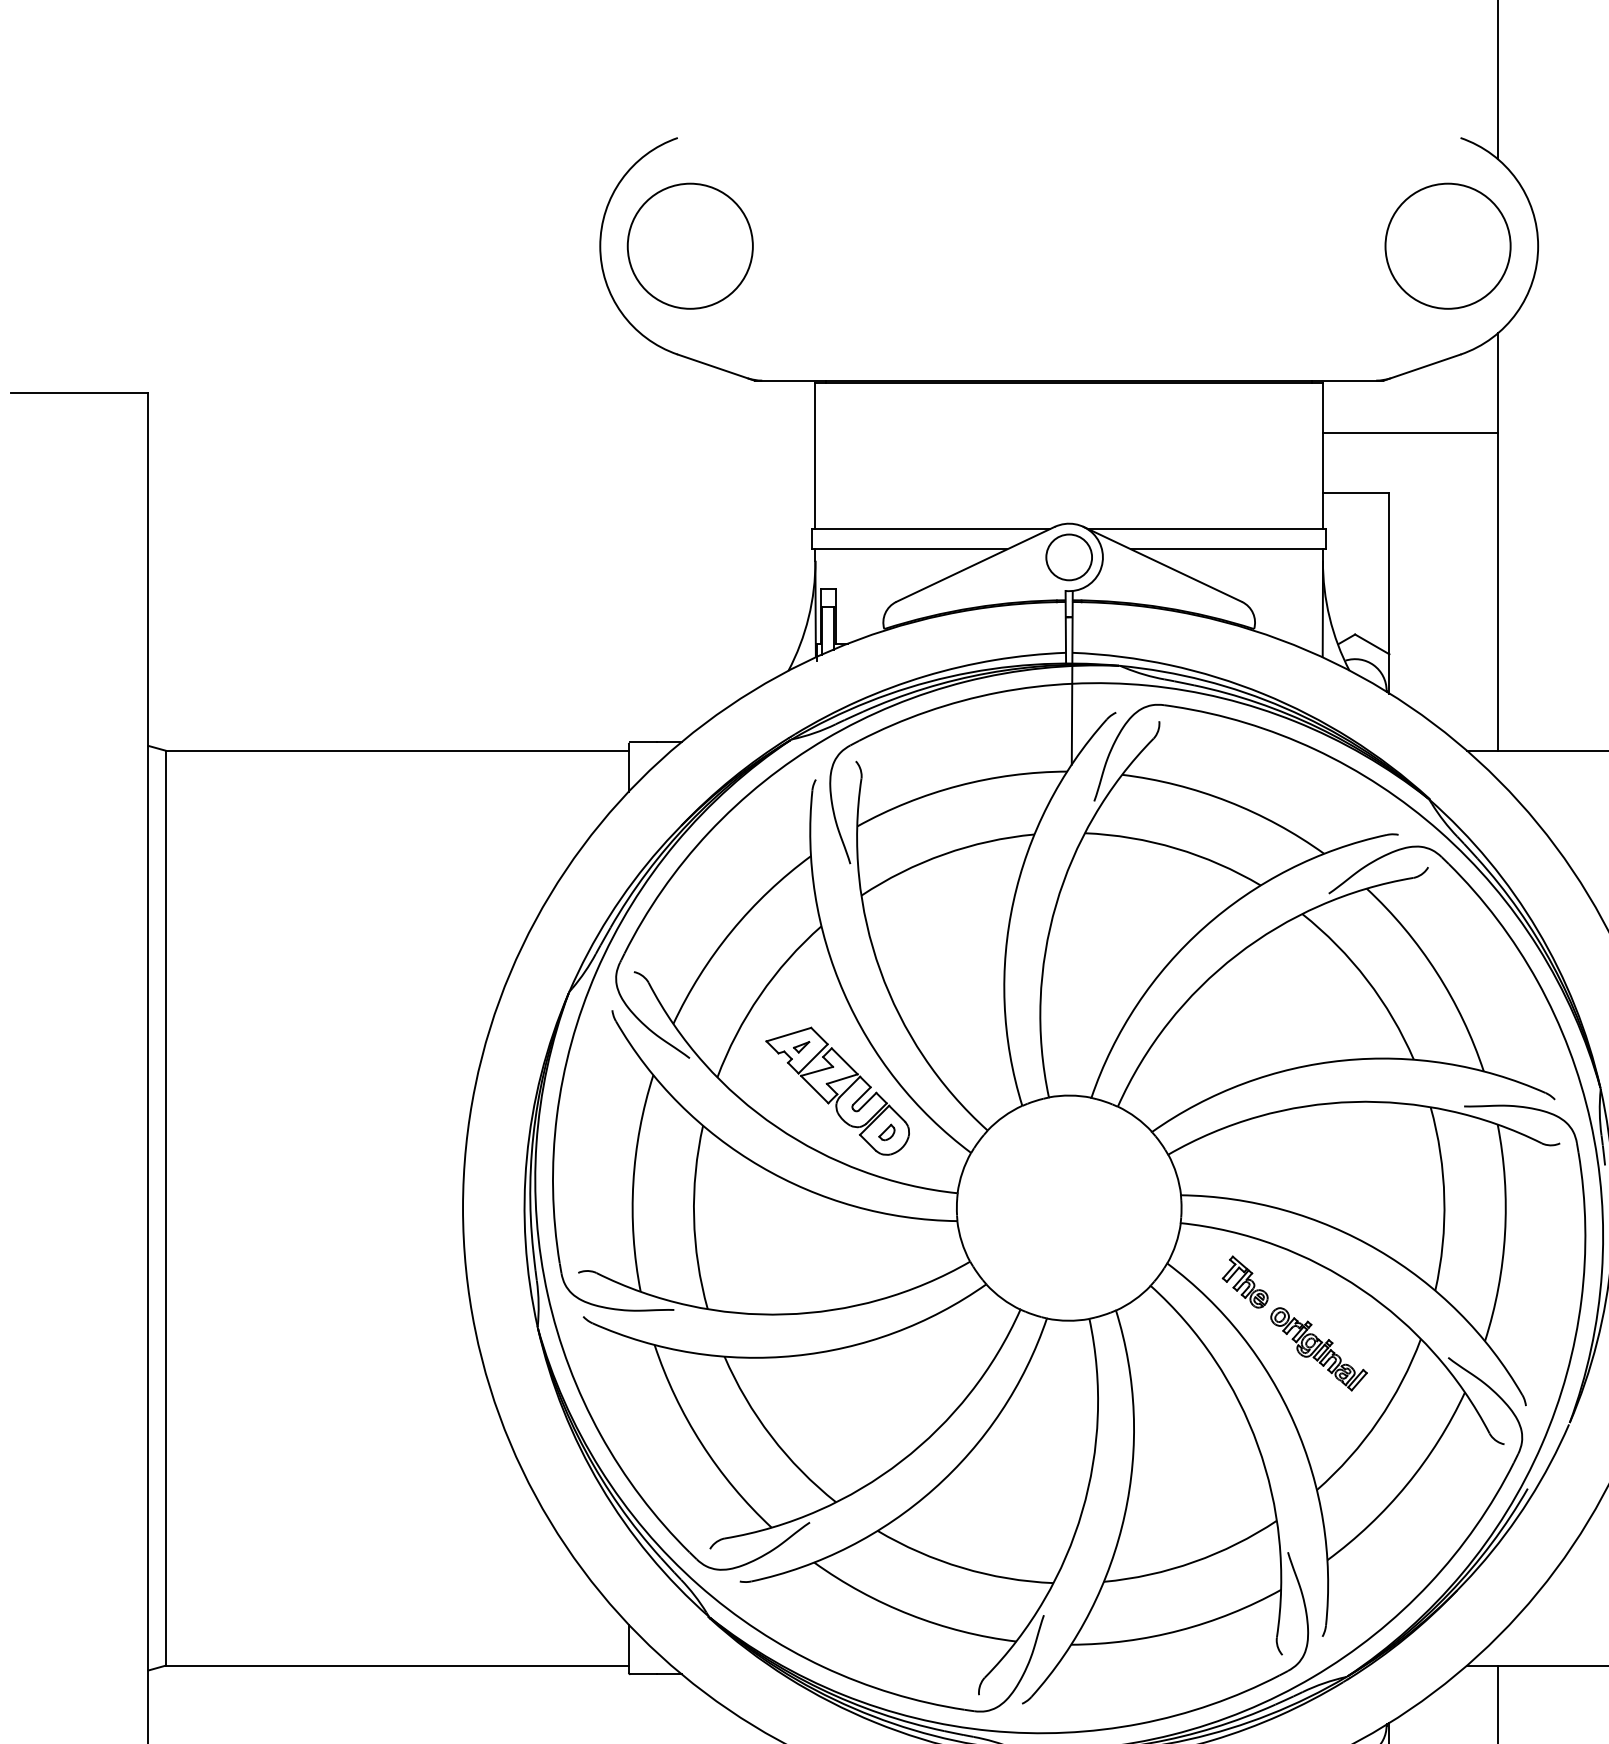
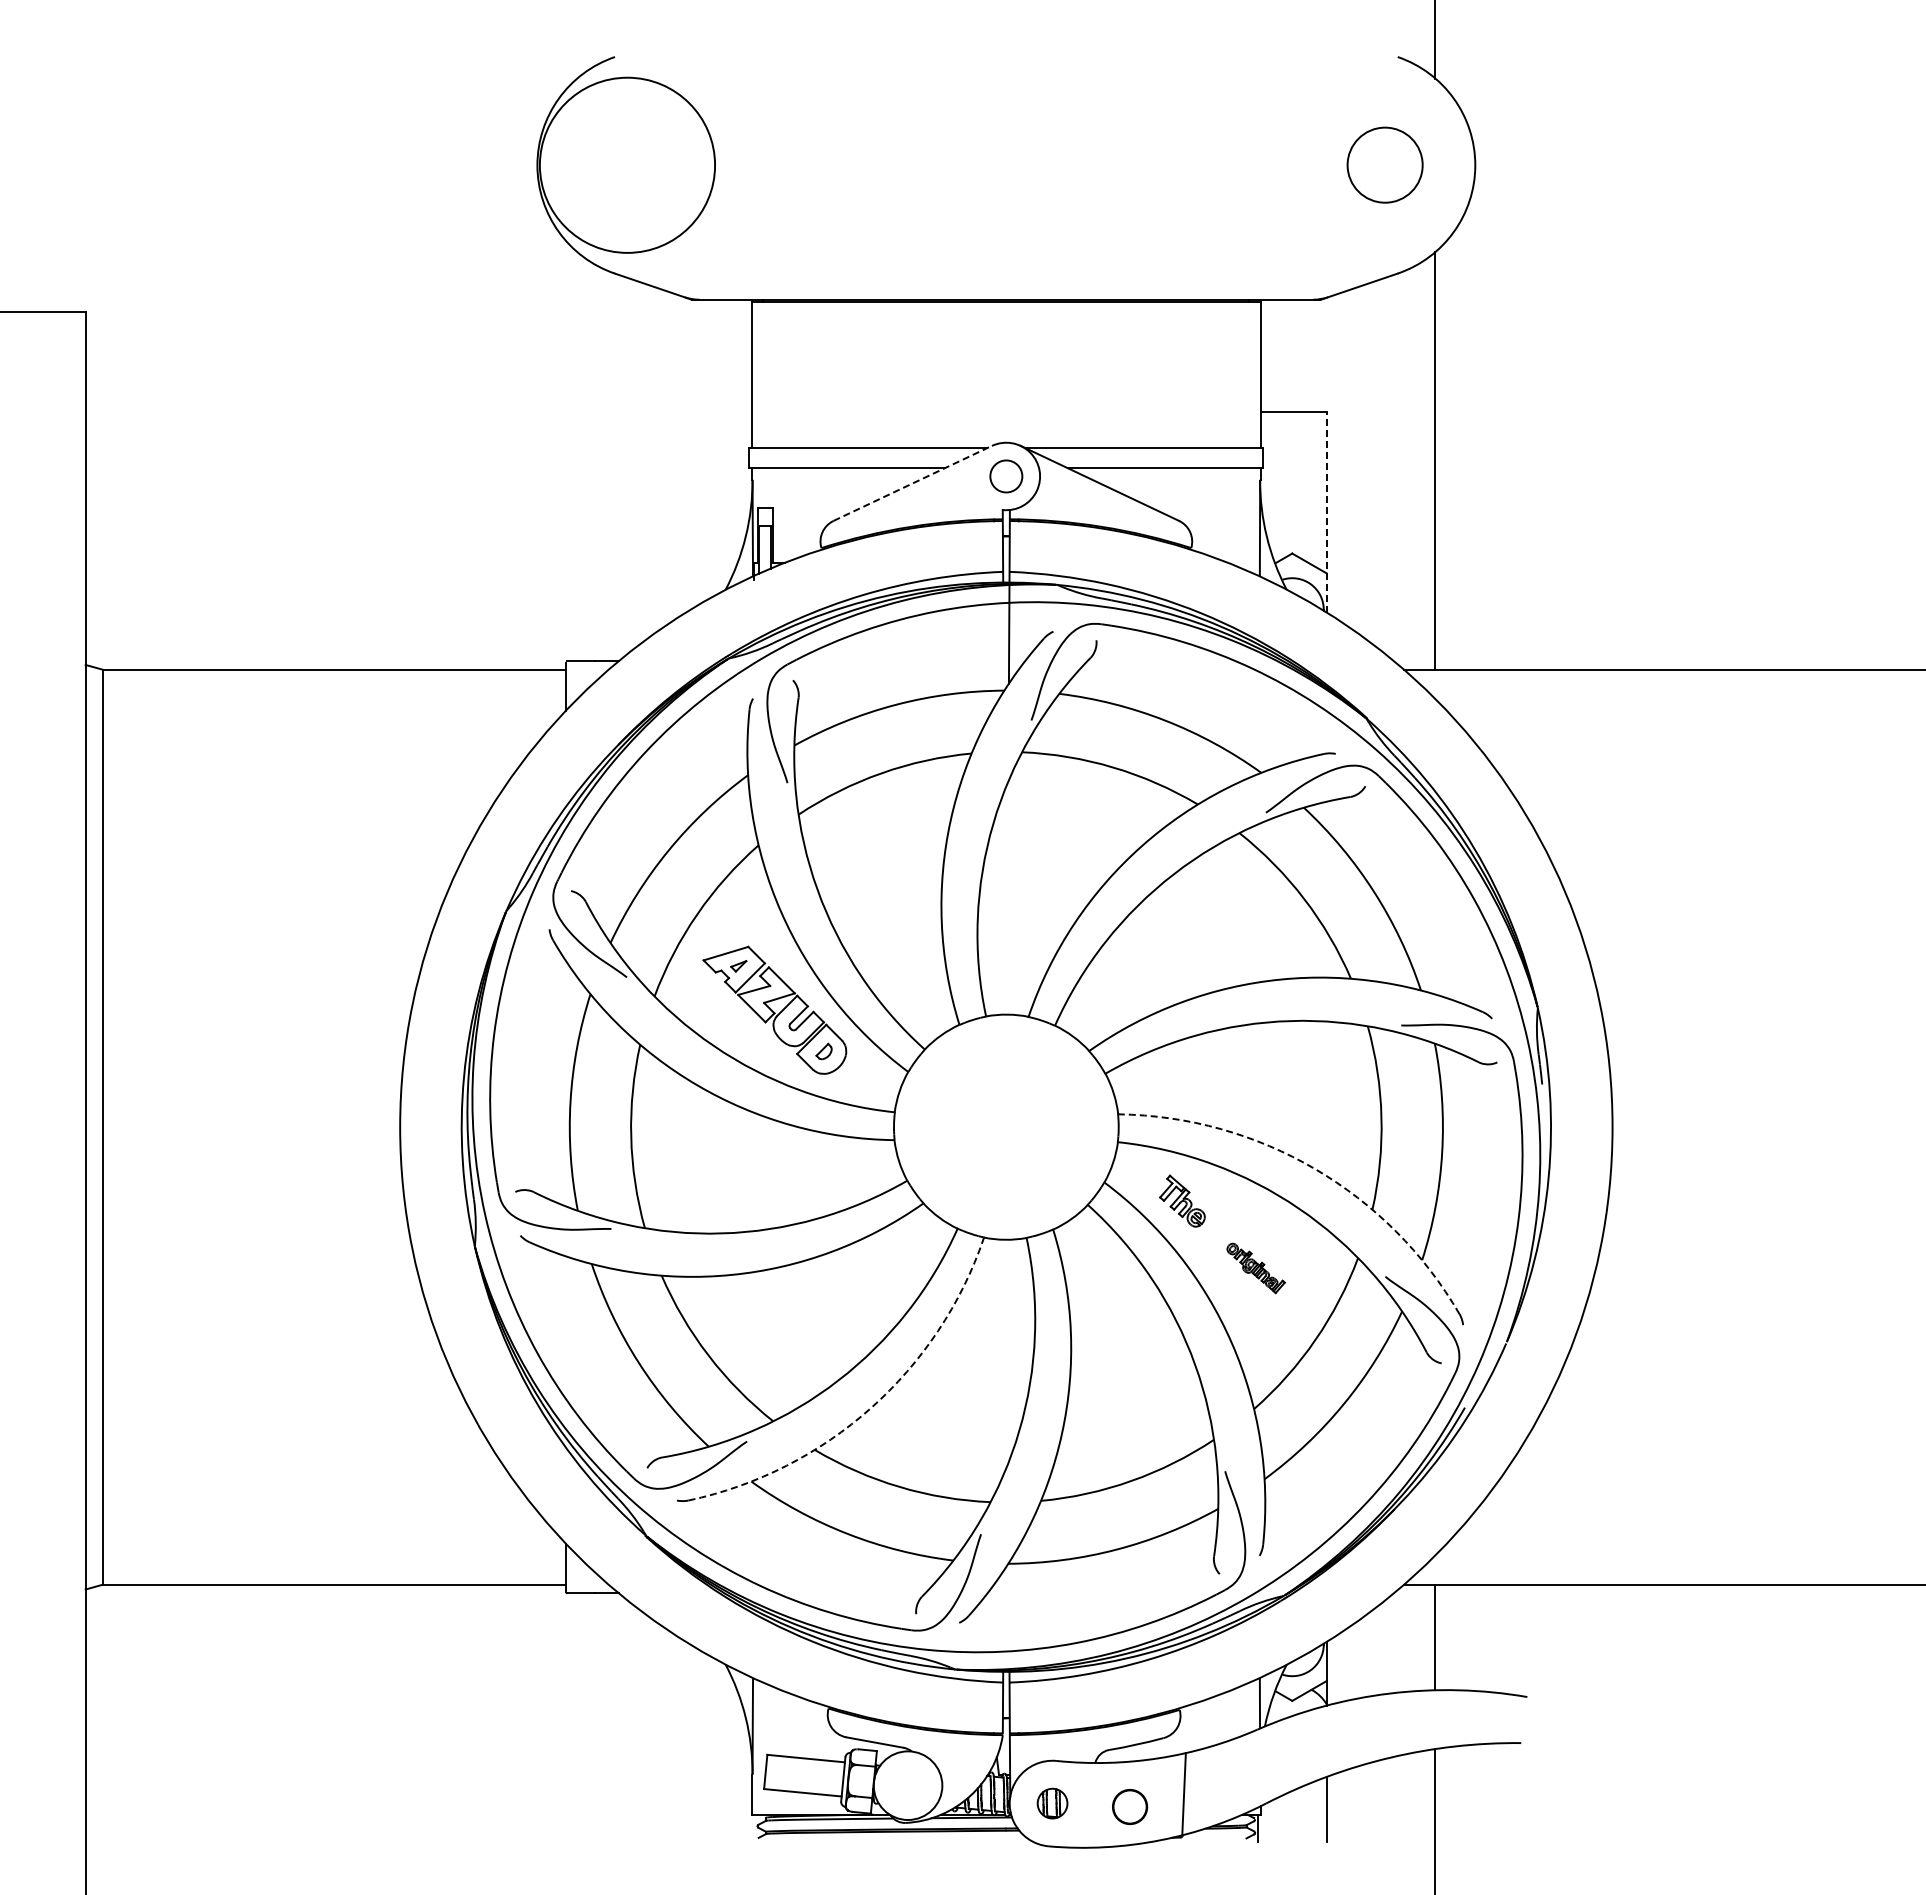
circle: (690, 245) -> (627, 164), size x1.4
circle: (1447, 245) -> (1384, 164), size x0.6
line: (1410, 433) -> (1347, 352), removed
circle: (1069, 557) -> (1006, 476), size x0.7
line: (975, 564) -> (912, 483), solid -> dashed
line: (1389, 593) -> (1326, 512), solid -> dashed
arc: (1378, 1250) -> (1315, 1169), solid -> dashed
part: (1318, 1349) -> (1255, 1268), size x0.6
arc: (934, 1489) -> (871, 1408), solid -> dashed

